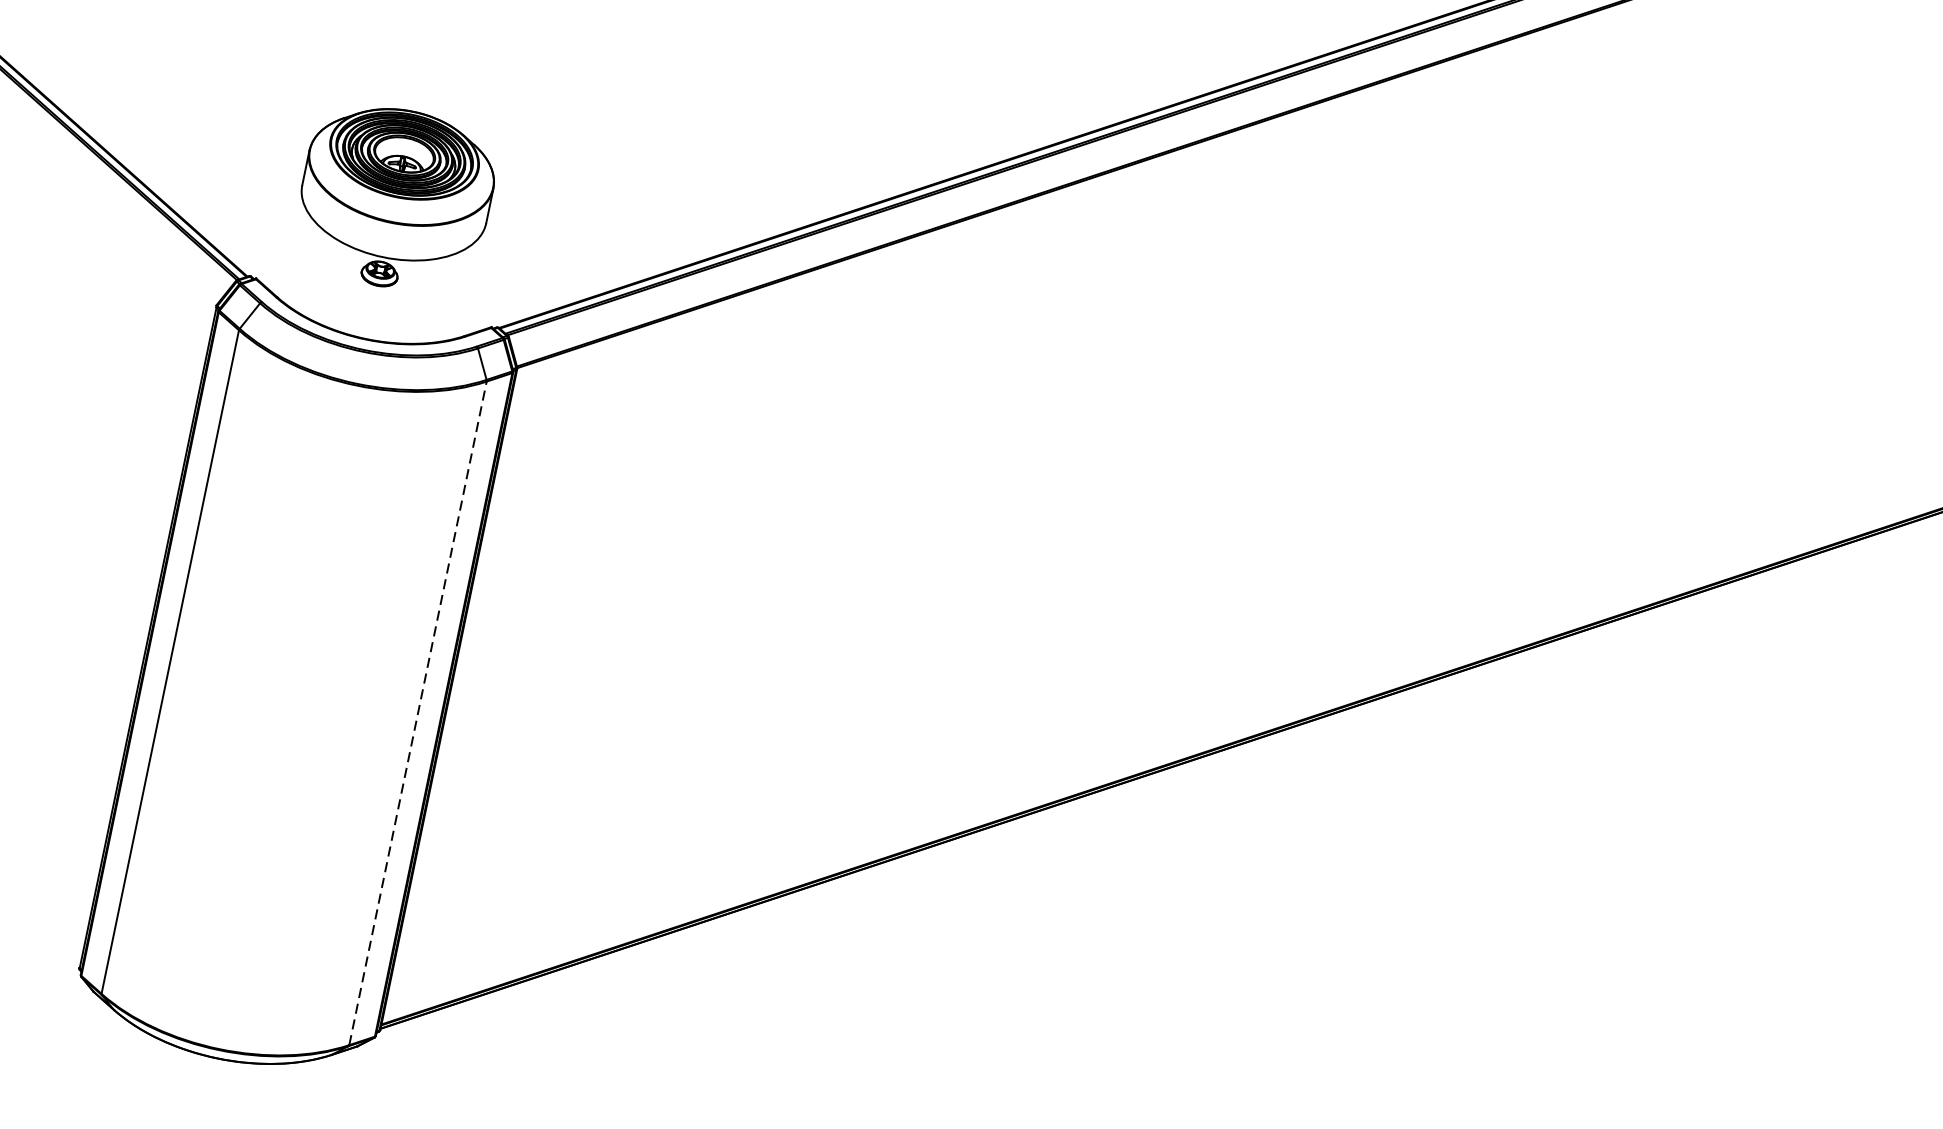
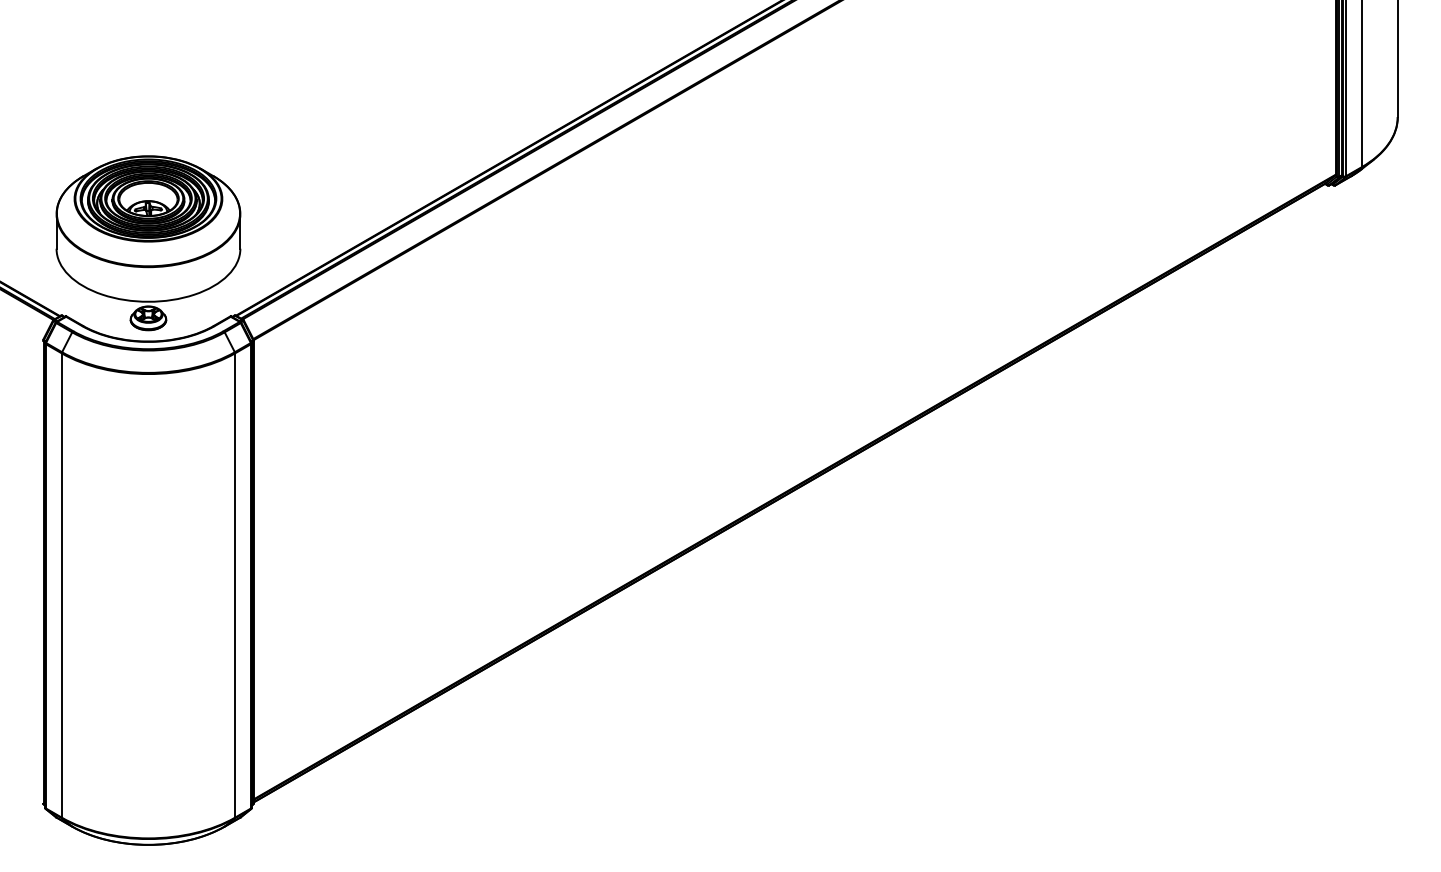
part: (395, 198) -> (148, 243), size x1.43
line: (418, 713) -> (235, 585), dashed -> solid

